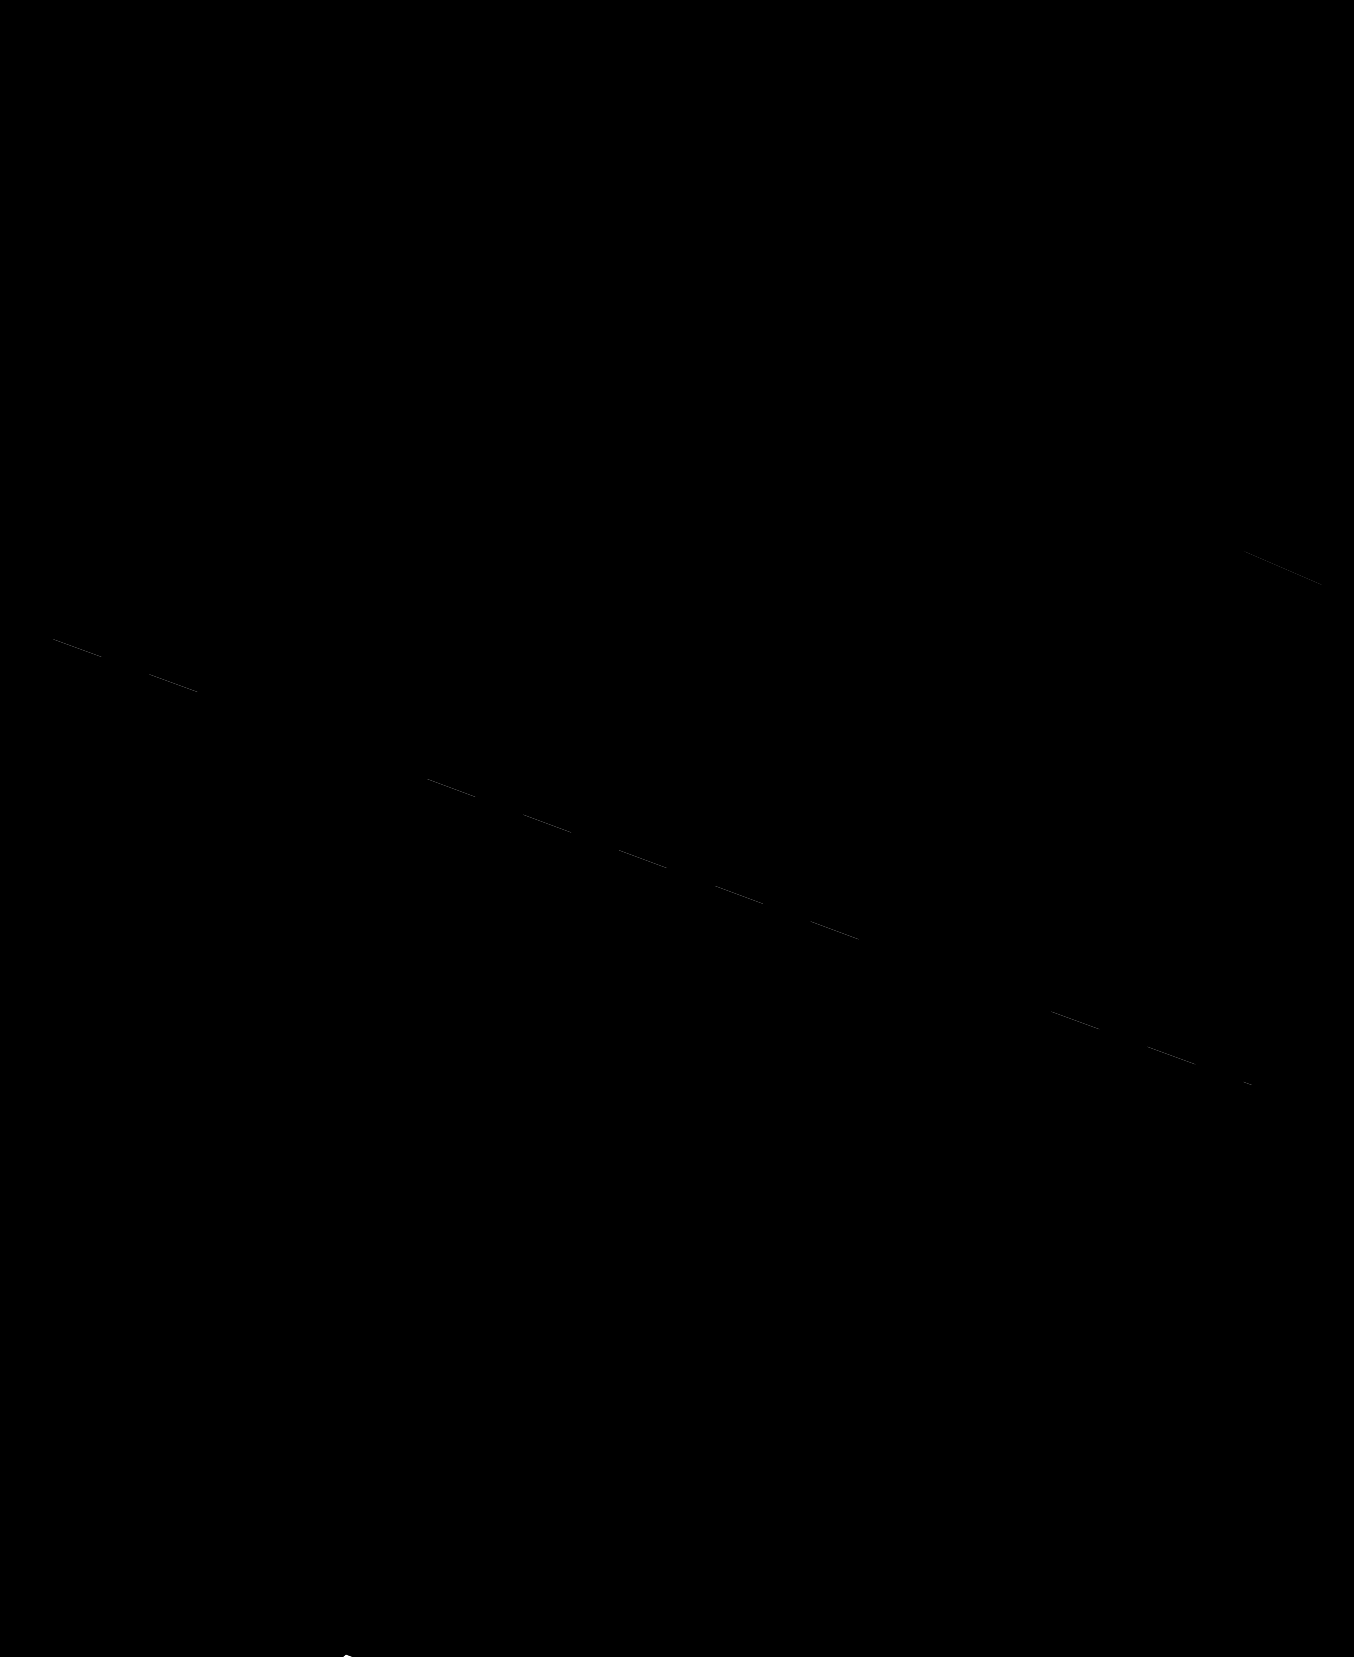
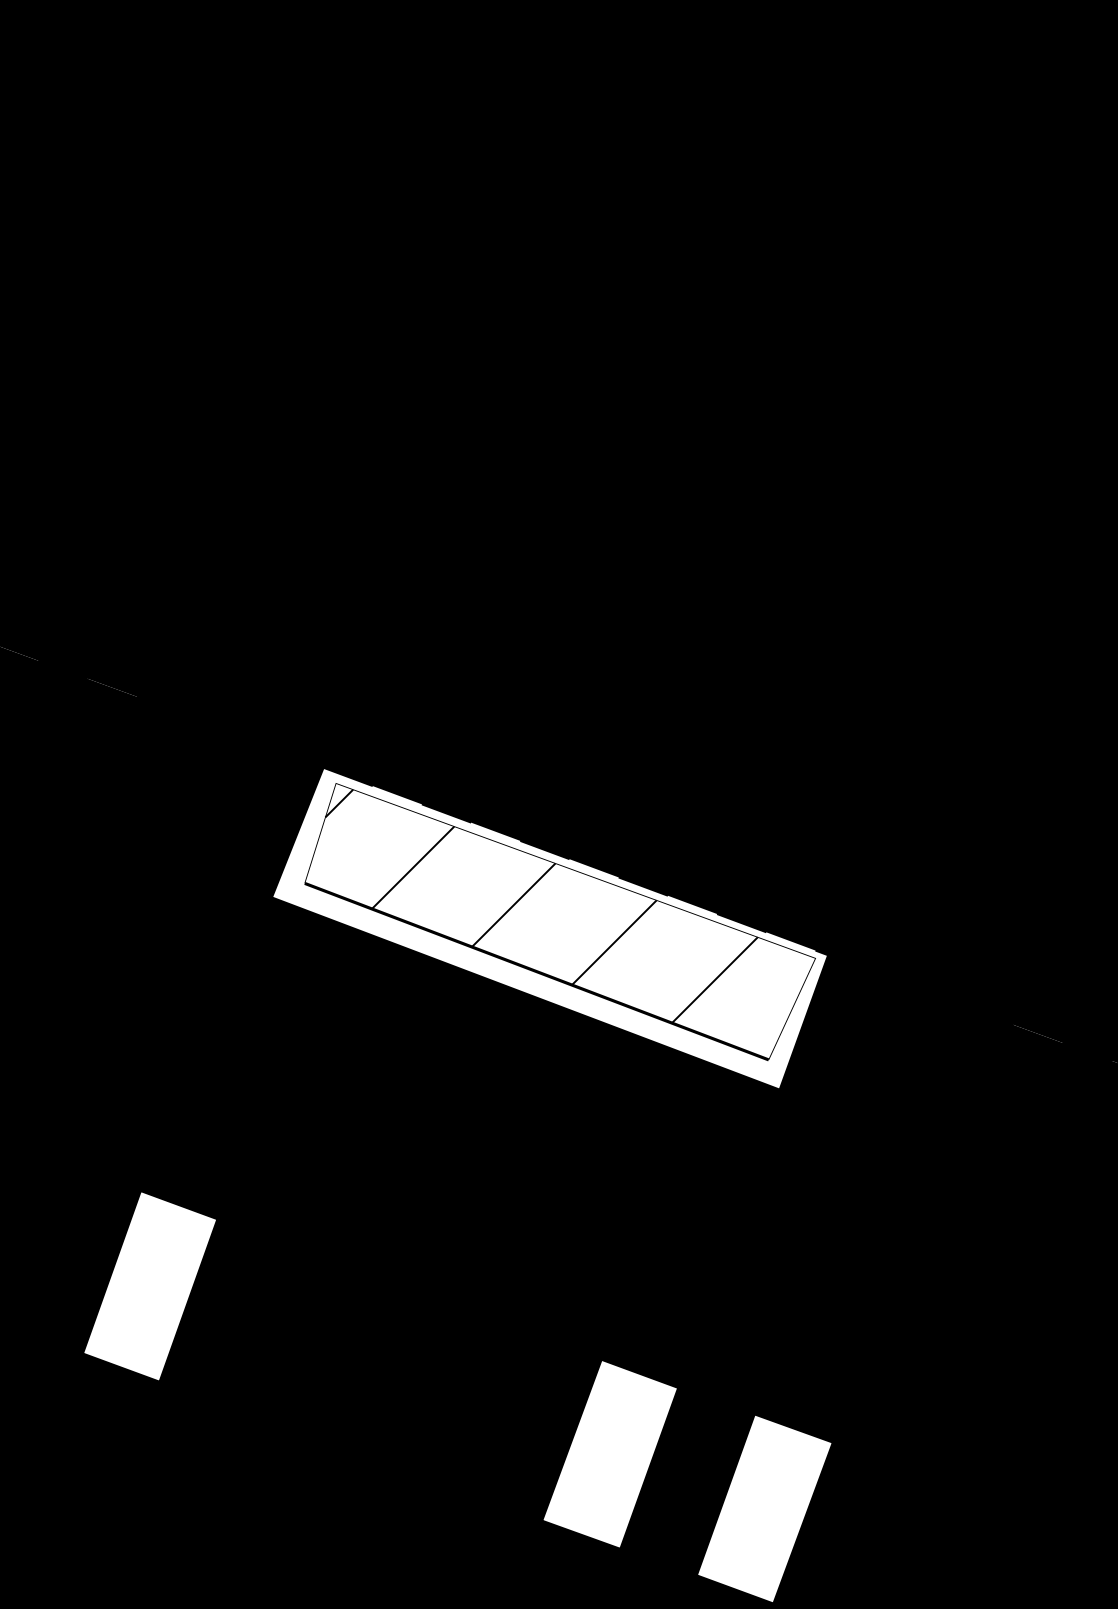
fill: (599, 917) -> (549, 928), removed
fill: (210, 1266) -> (150, 1286), removed
fill: (658, 1429) -> (610, 1453), removed
fill: (809, 1483) -> (765, 1509), removed

